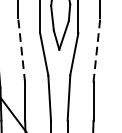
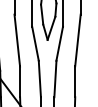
line: (21, 50) -> (17, 40), dashed -> solid
line: (96, 50) -> (77, 40), dashed -> solid

